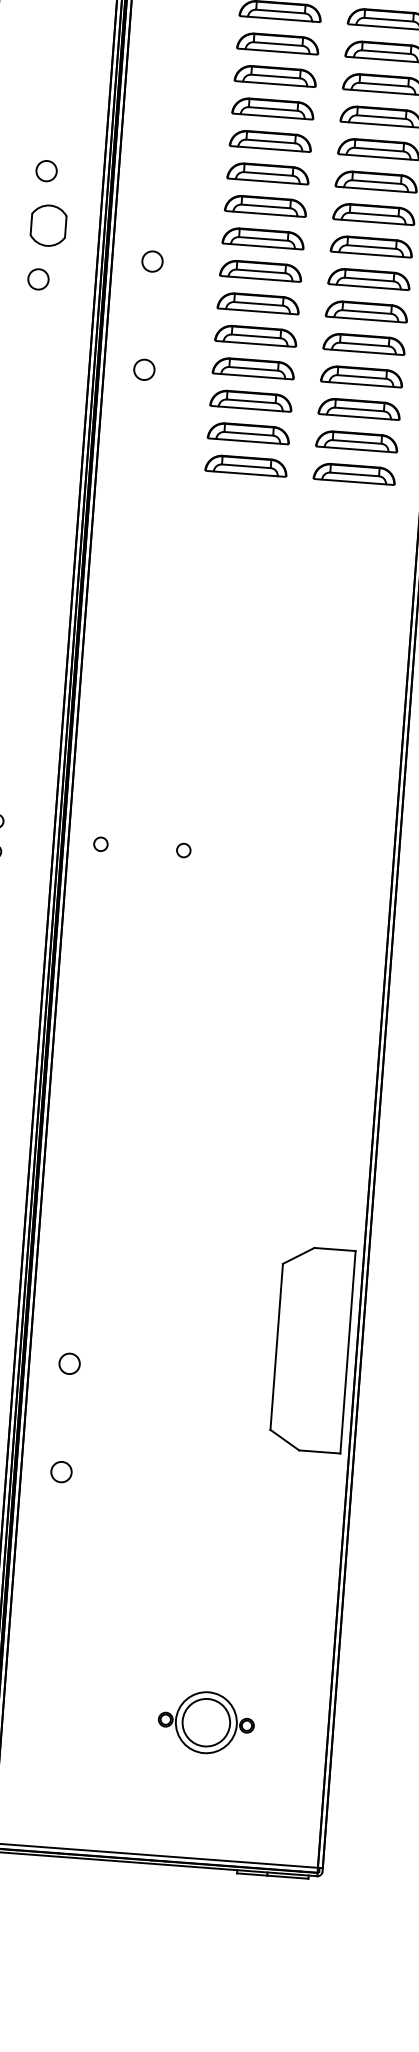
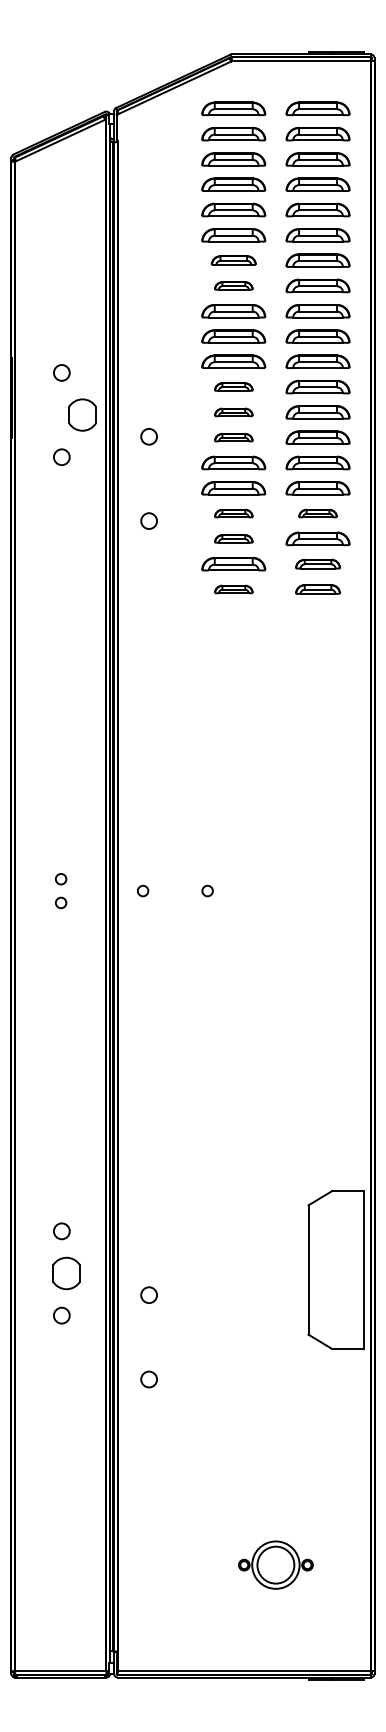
part: (277, 43) -> (233, 260), size x0.7
part: (275, 75) -> (233, 285), size x0.6
part: (265, 205) -> (233, 386), size x0.6
part: (48, 224) -> (82, 414), moved
part: (263, 238) -> (233, 412), size x0.6
part: (260, 270) -> (233, 437), size x0.6
part: (253, 368) -> (233, 513), size x0.6
part: (361, 376) -> (317, 513), size x0.6
part: (251, 400) -> (233, 538), size x0.6
part: (356, 440) -> (317, 563), size x0.7
part: (246, 465) -> (233, 589), size x0.6
part: (353, 473) -> (317, 589), size x0.7

